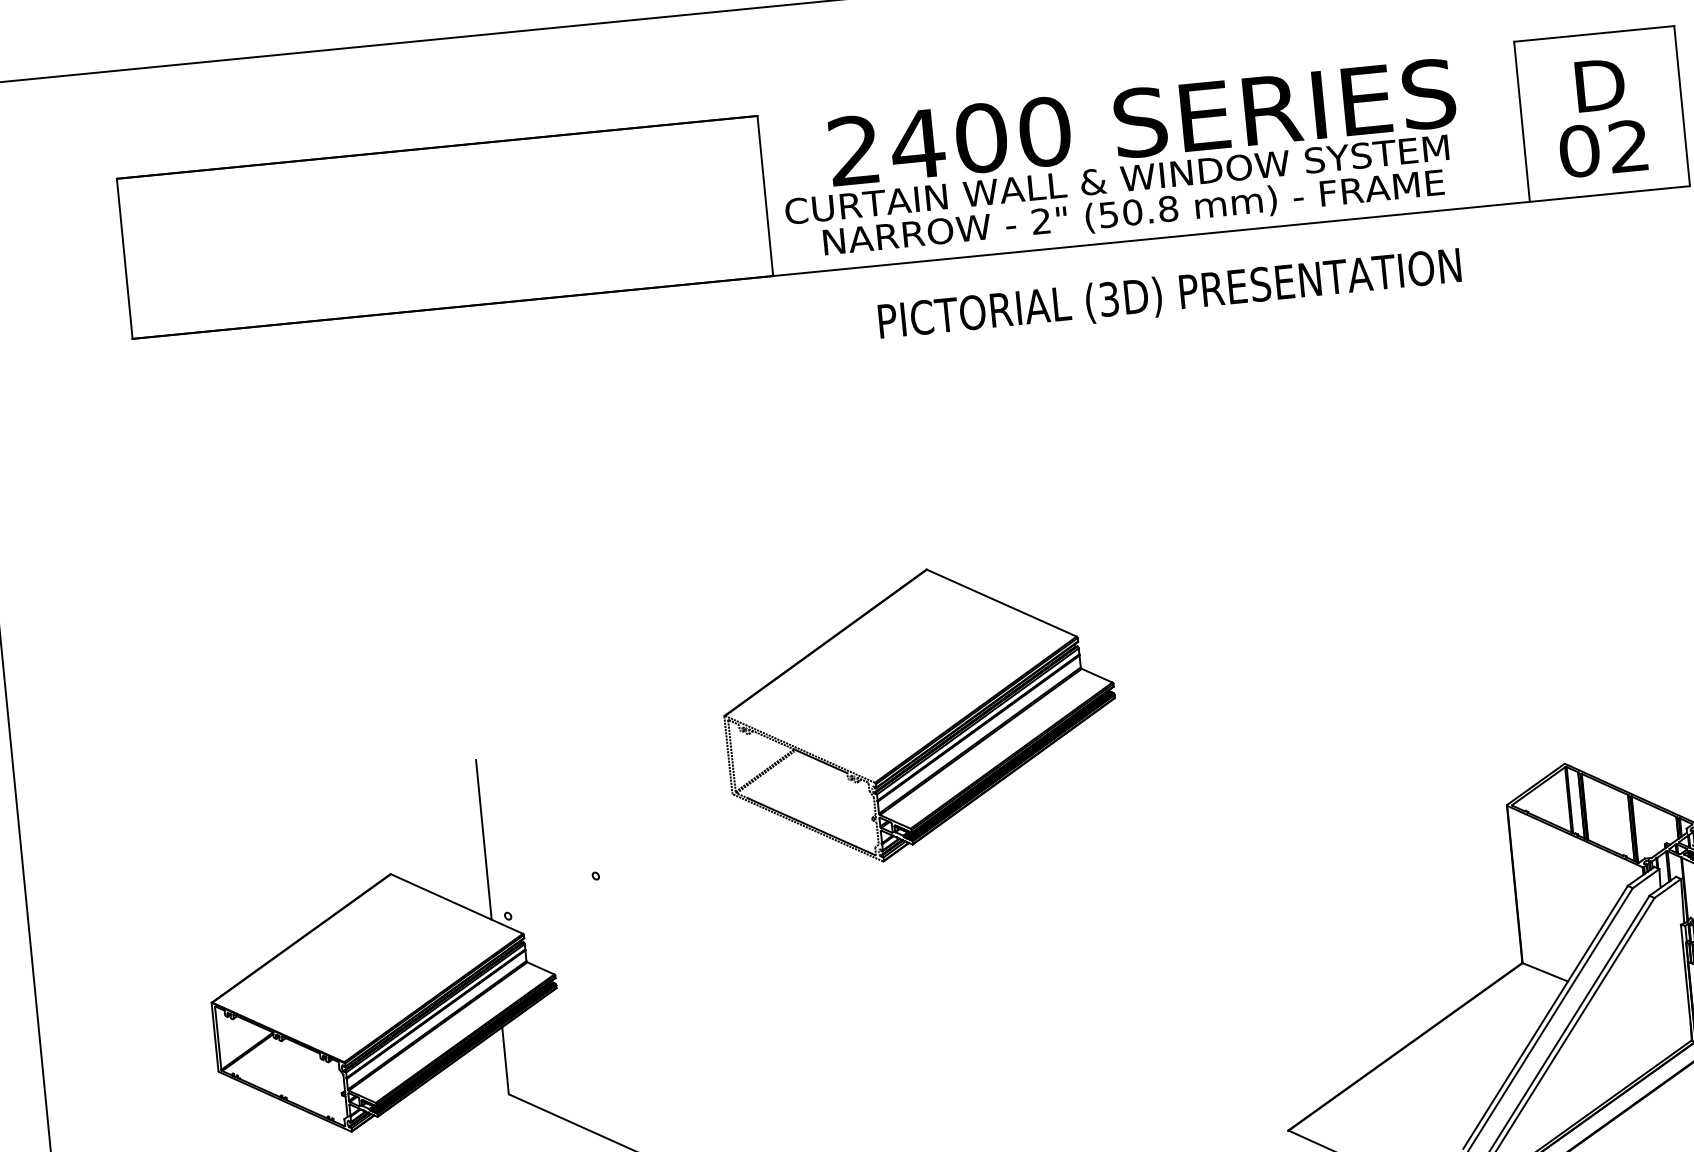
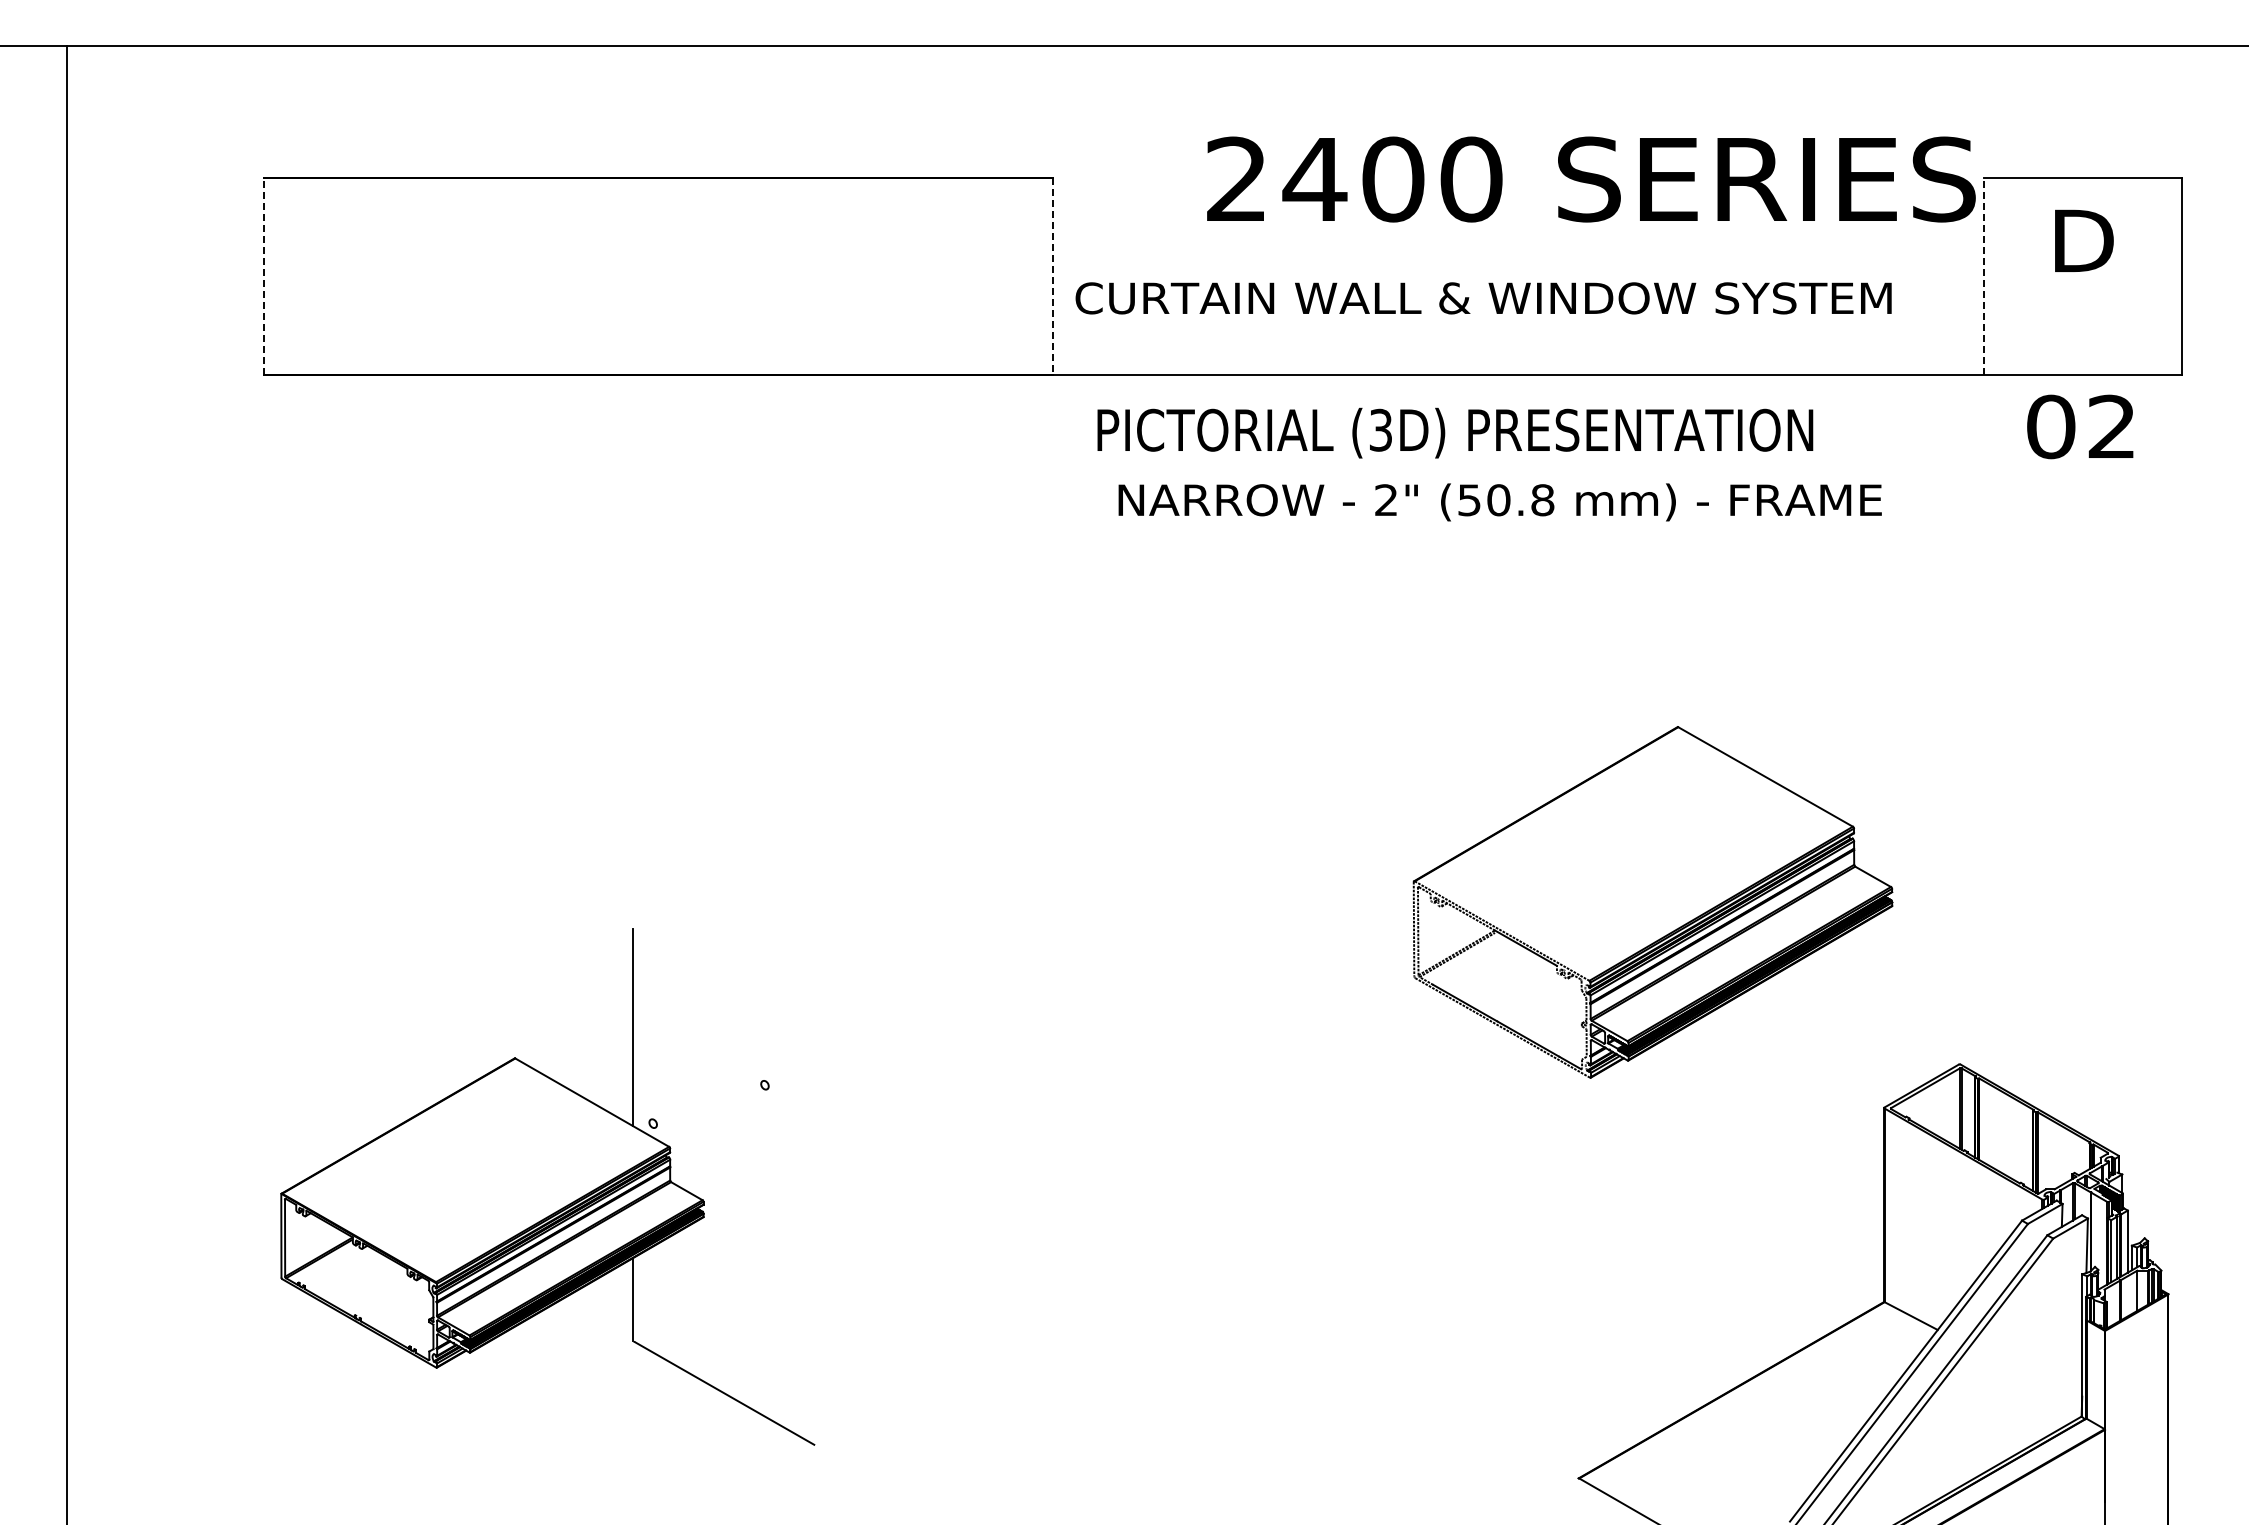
text: (1142, 122) -> (1591, 179), moved
line: (1522, 122) -> (1984, 276), solid -> dashed
text: (1603, 148) -> (2080, 426), moved
line: (765, 196) -> (1052, 276), solid -> dashed
text: (1133, 214) -> (1499, 502), moved
line: (124, 259) -> (264, 276), solid -> dashed
text: (1170, 295) -> (1455, 432), moved
part: (919, 714) -> (1652, 902), moved

